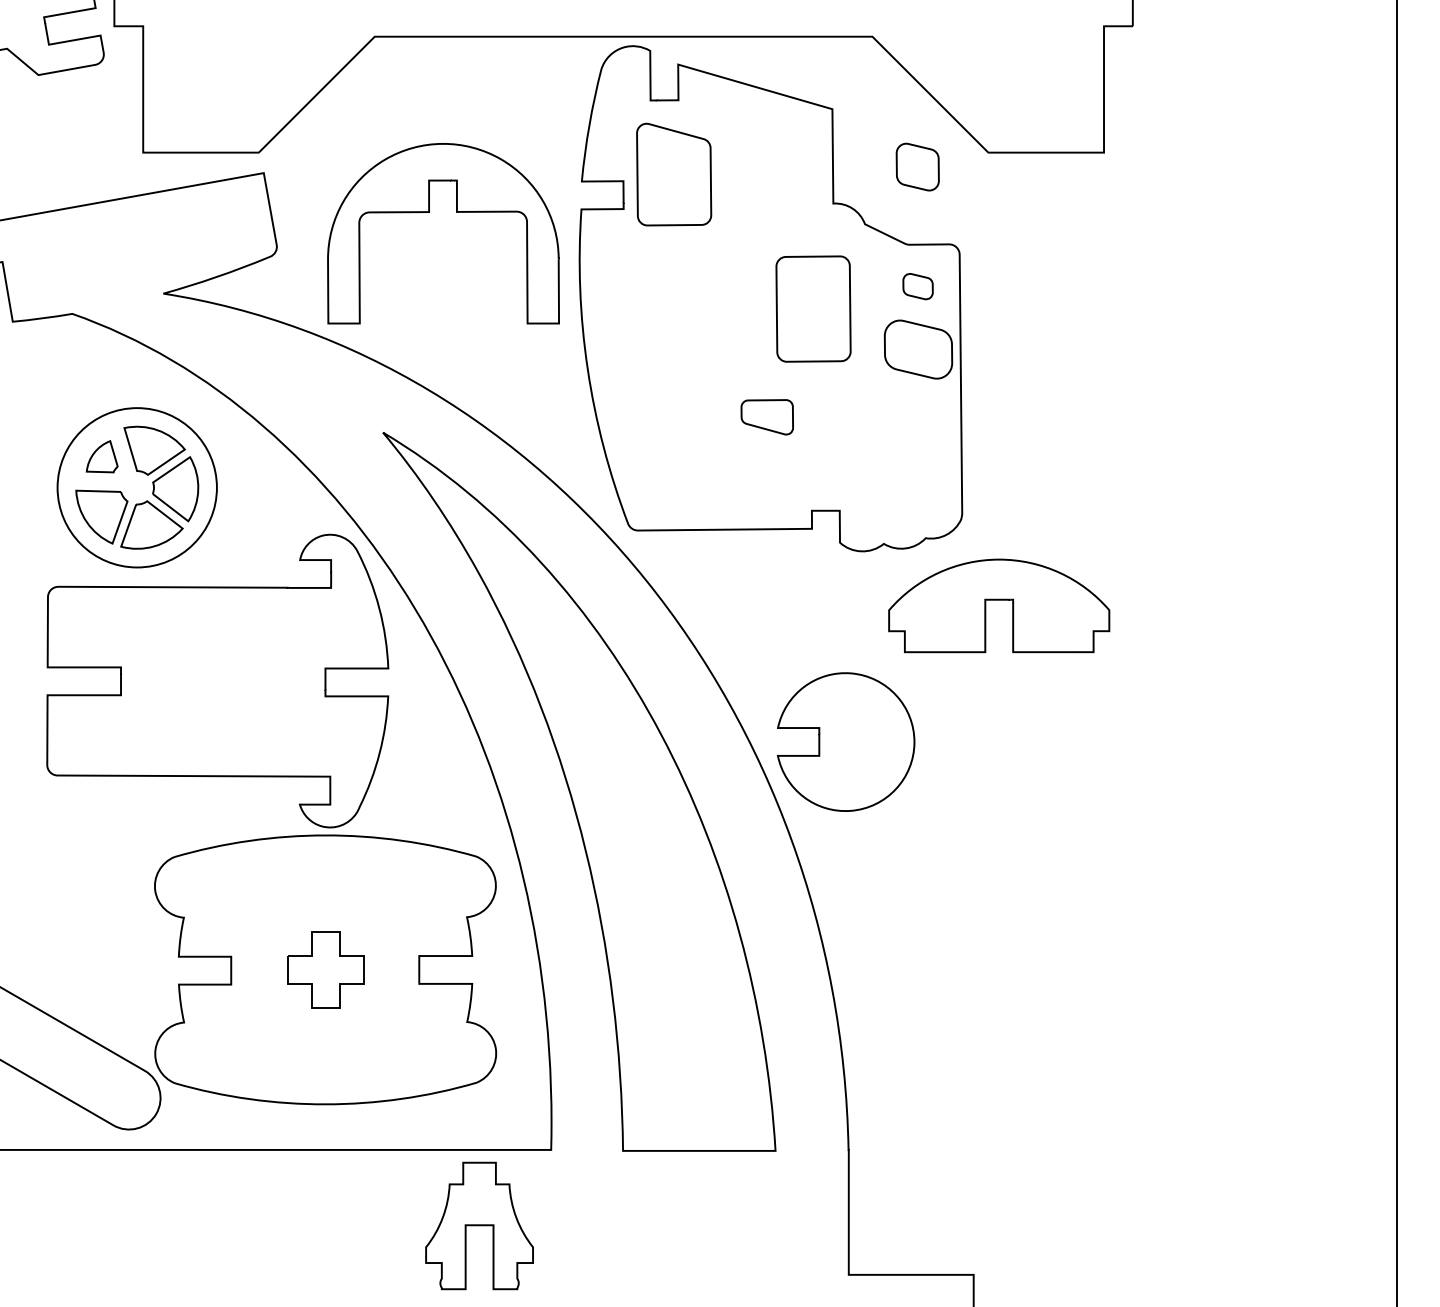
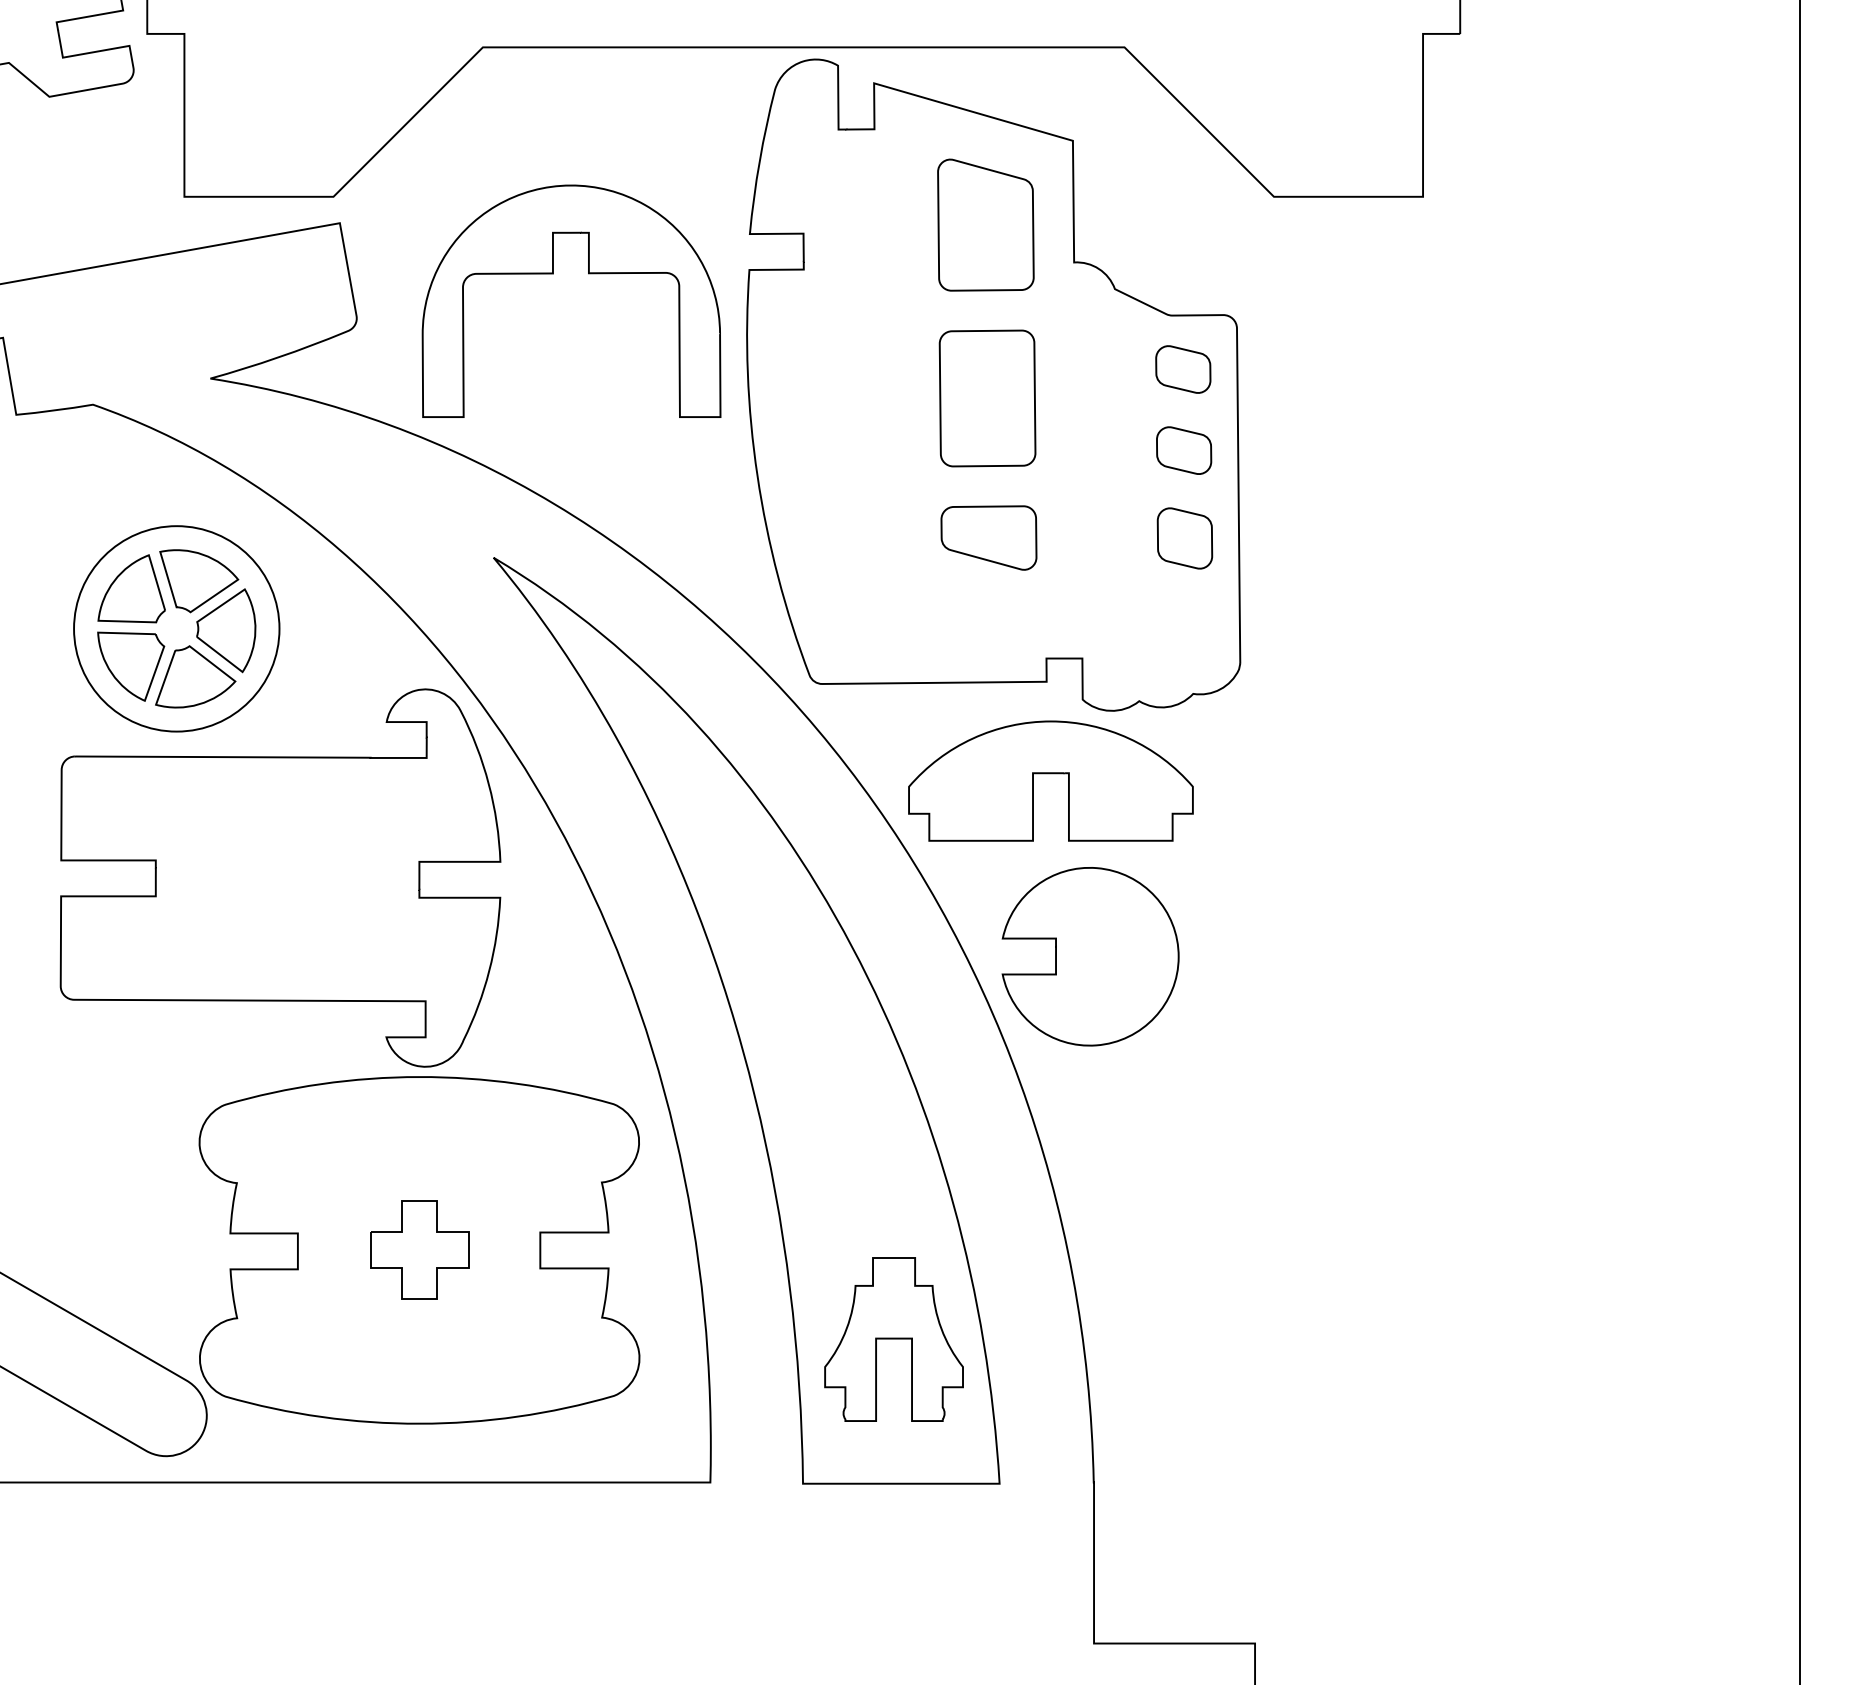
part: (917, 167) -> (1184, 538), moved
part: (673, 174) -> (985, 224), moved
part: (918, 286) -> (1183, 369), size x1.43
part: (813, 309) -> (987, 398), moved
part: (918, 349) -> (1184, 450), size x0.62
part: (766, 416) -> (988, 537), size x1.43
part: (102, 456) -> (131, 588), size x1.67
part: (998, 605) -> (1050, 780), moved
part: (479, 1225) -> (893, 1339), moved

